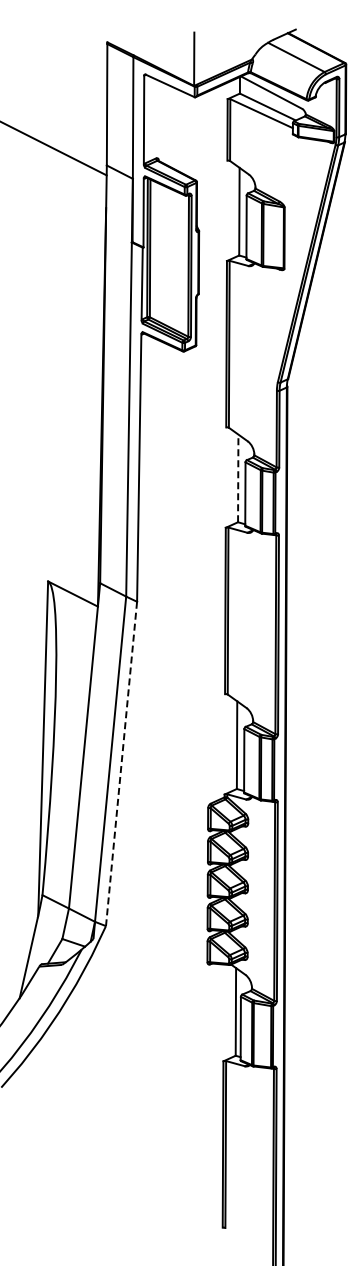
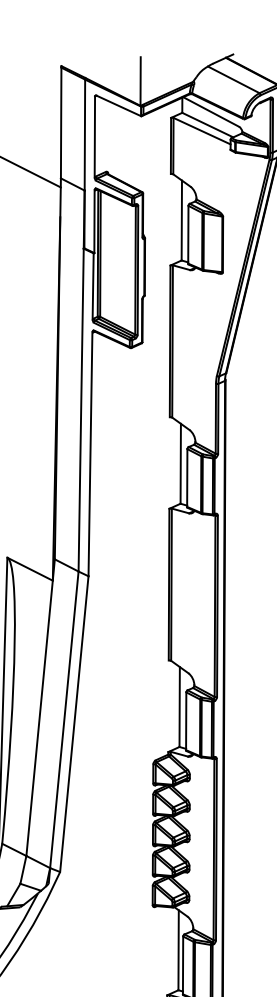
line: (238, 478) -> (180, 463), dashed -> solid
line: (121, 763) -> (74, 723), dashed -> solid

